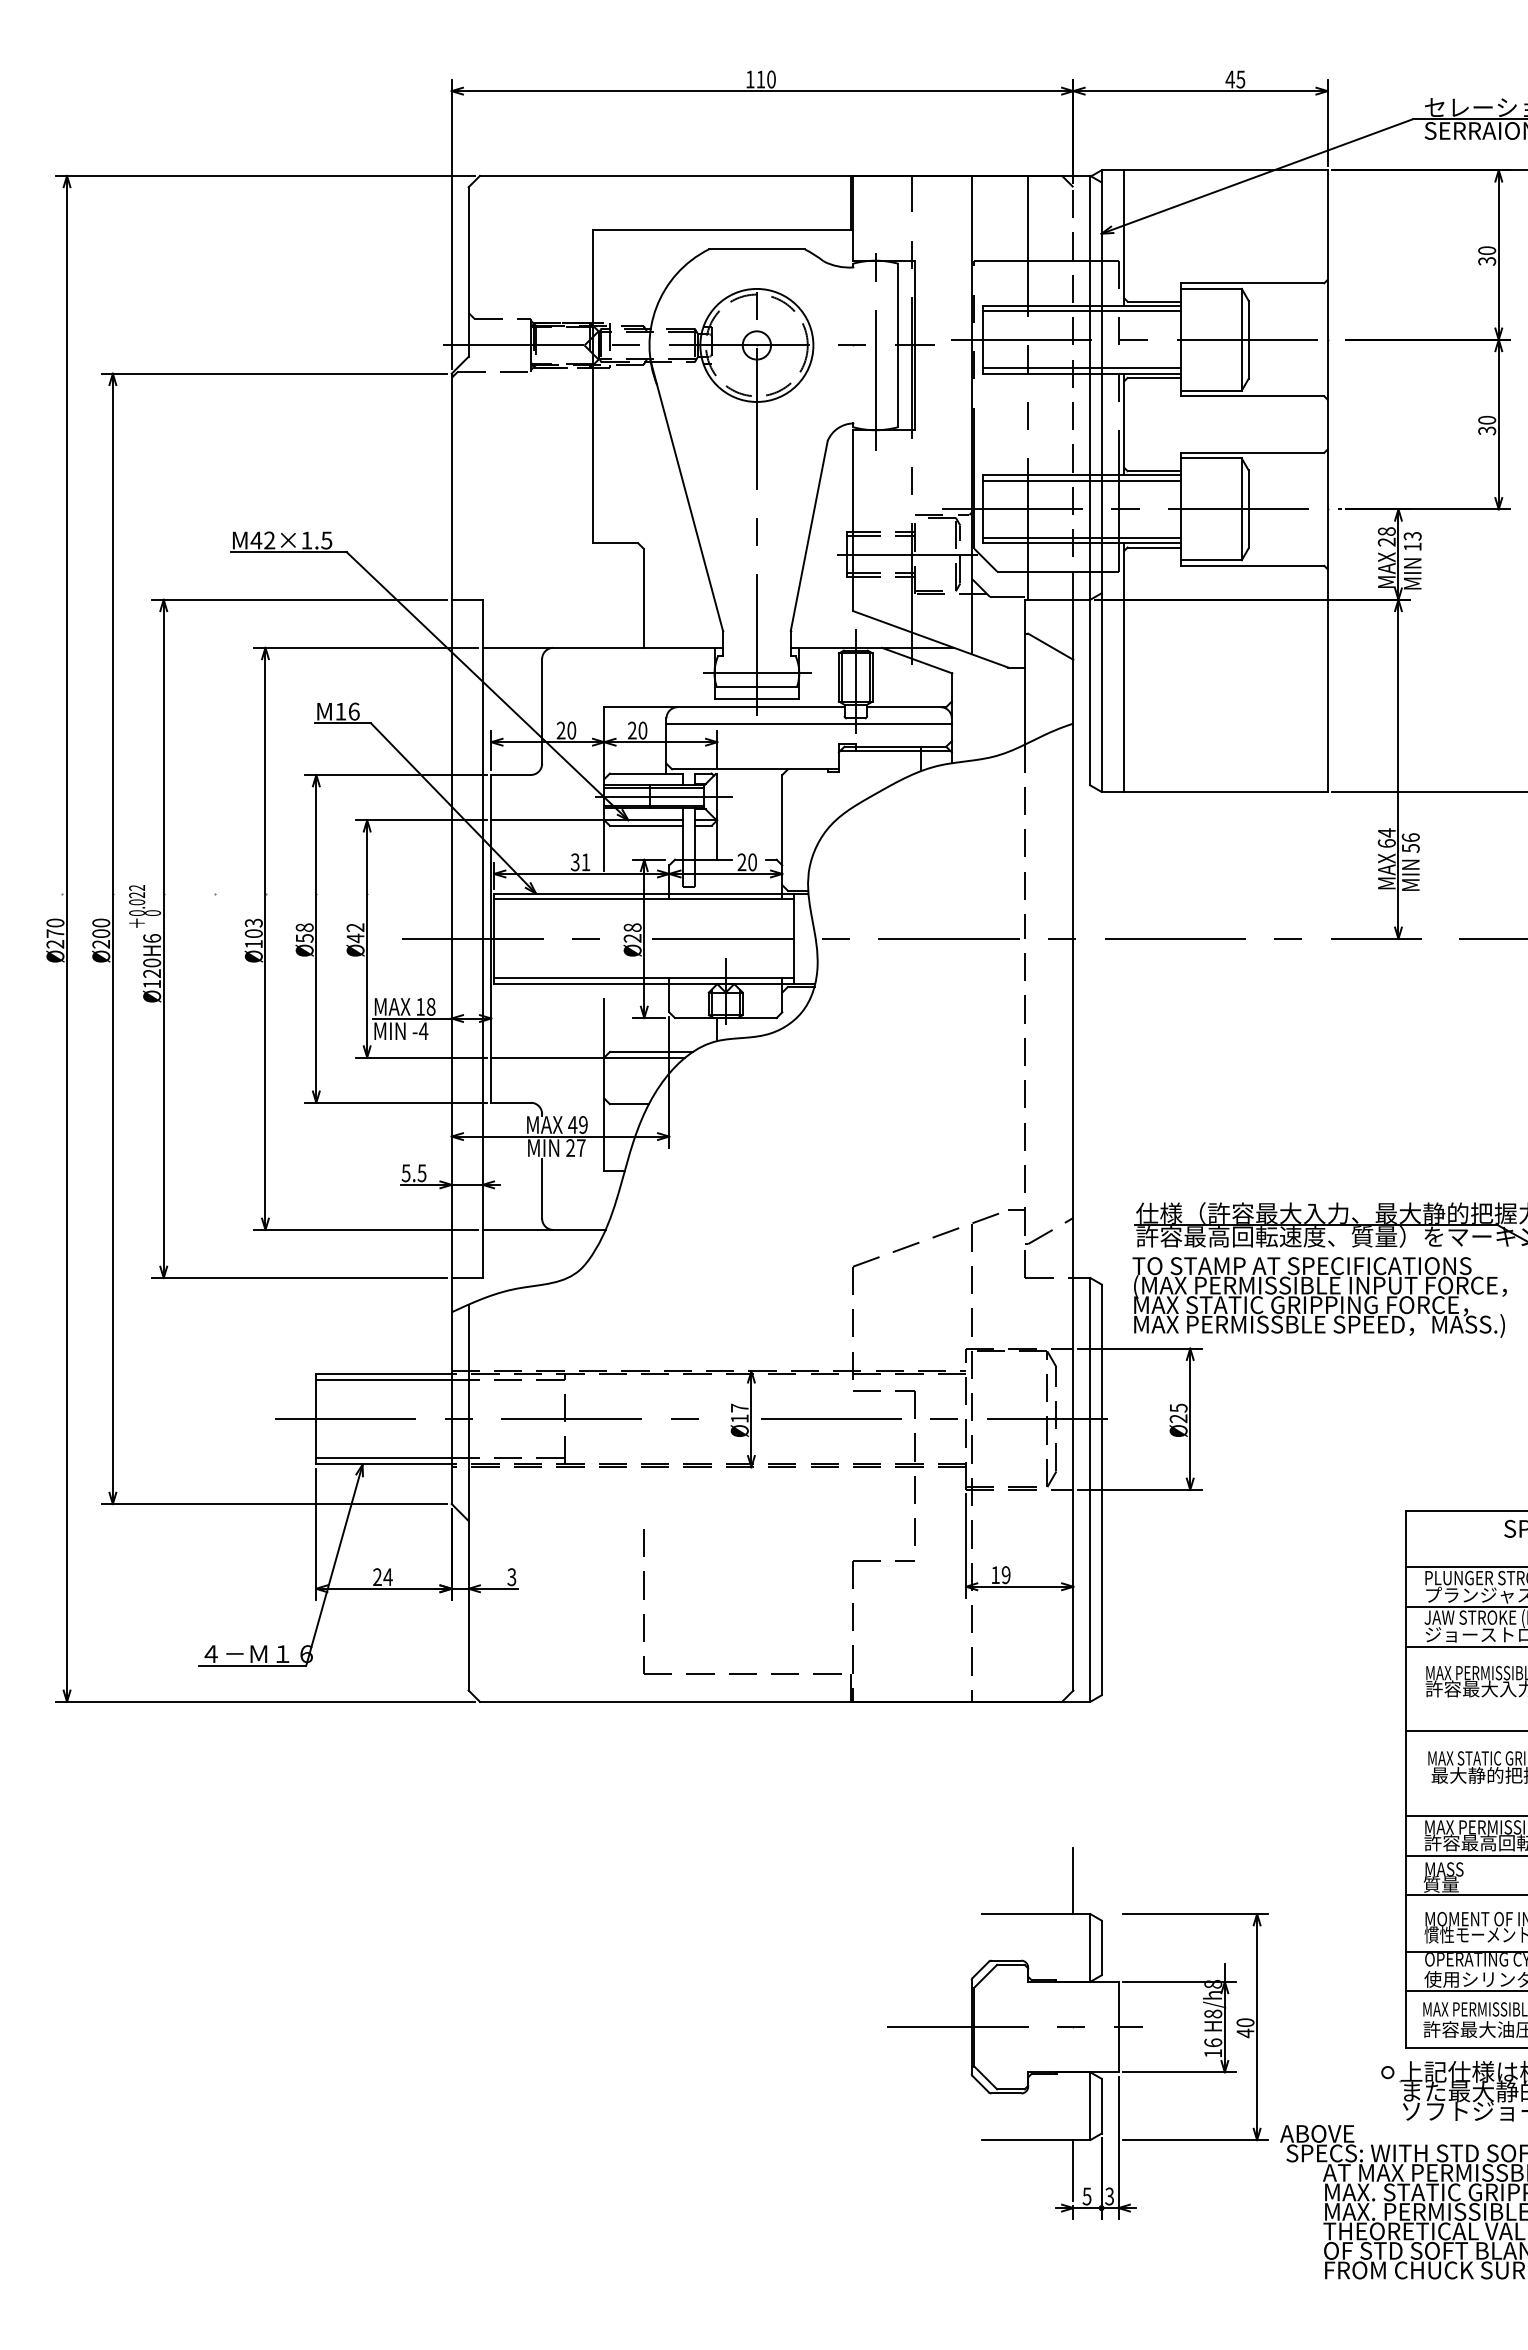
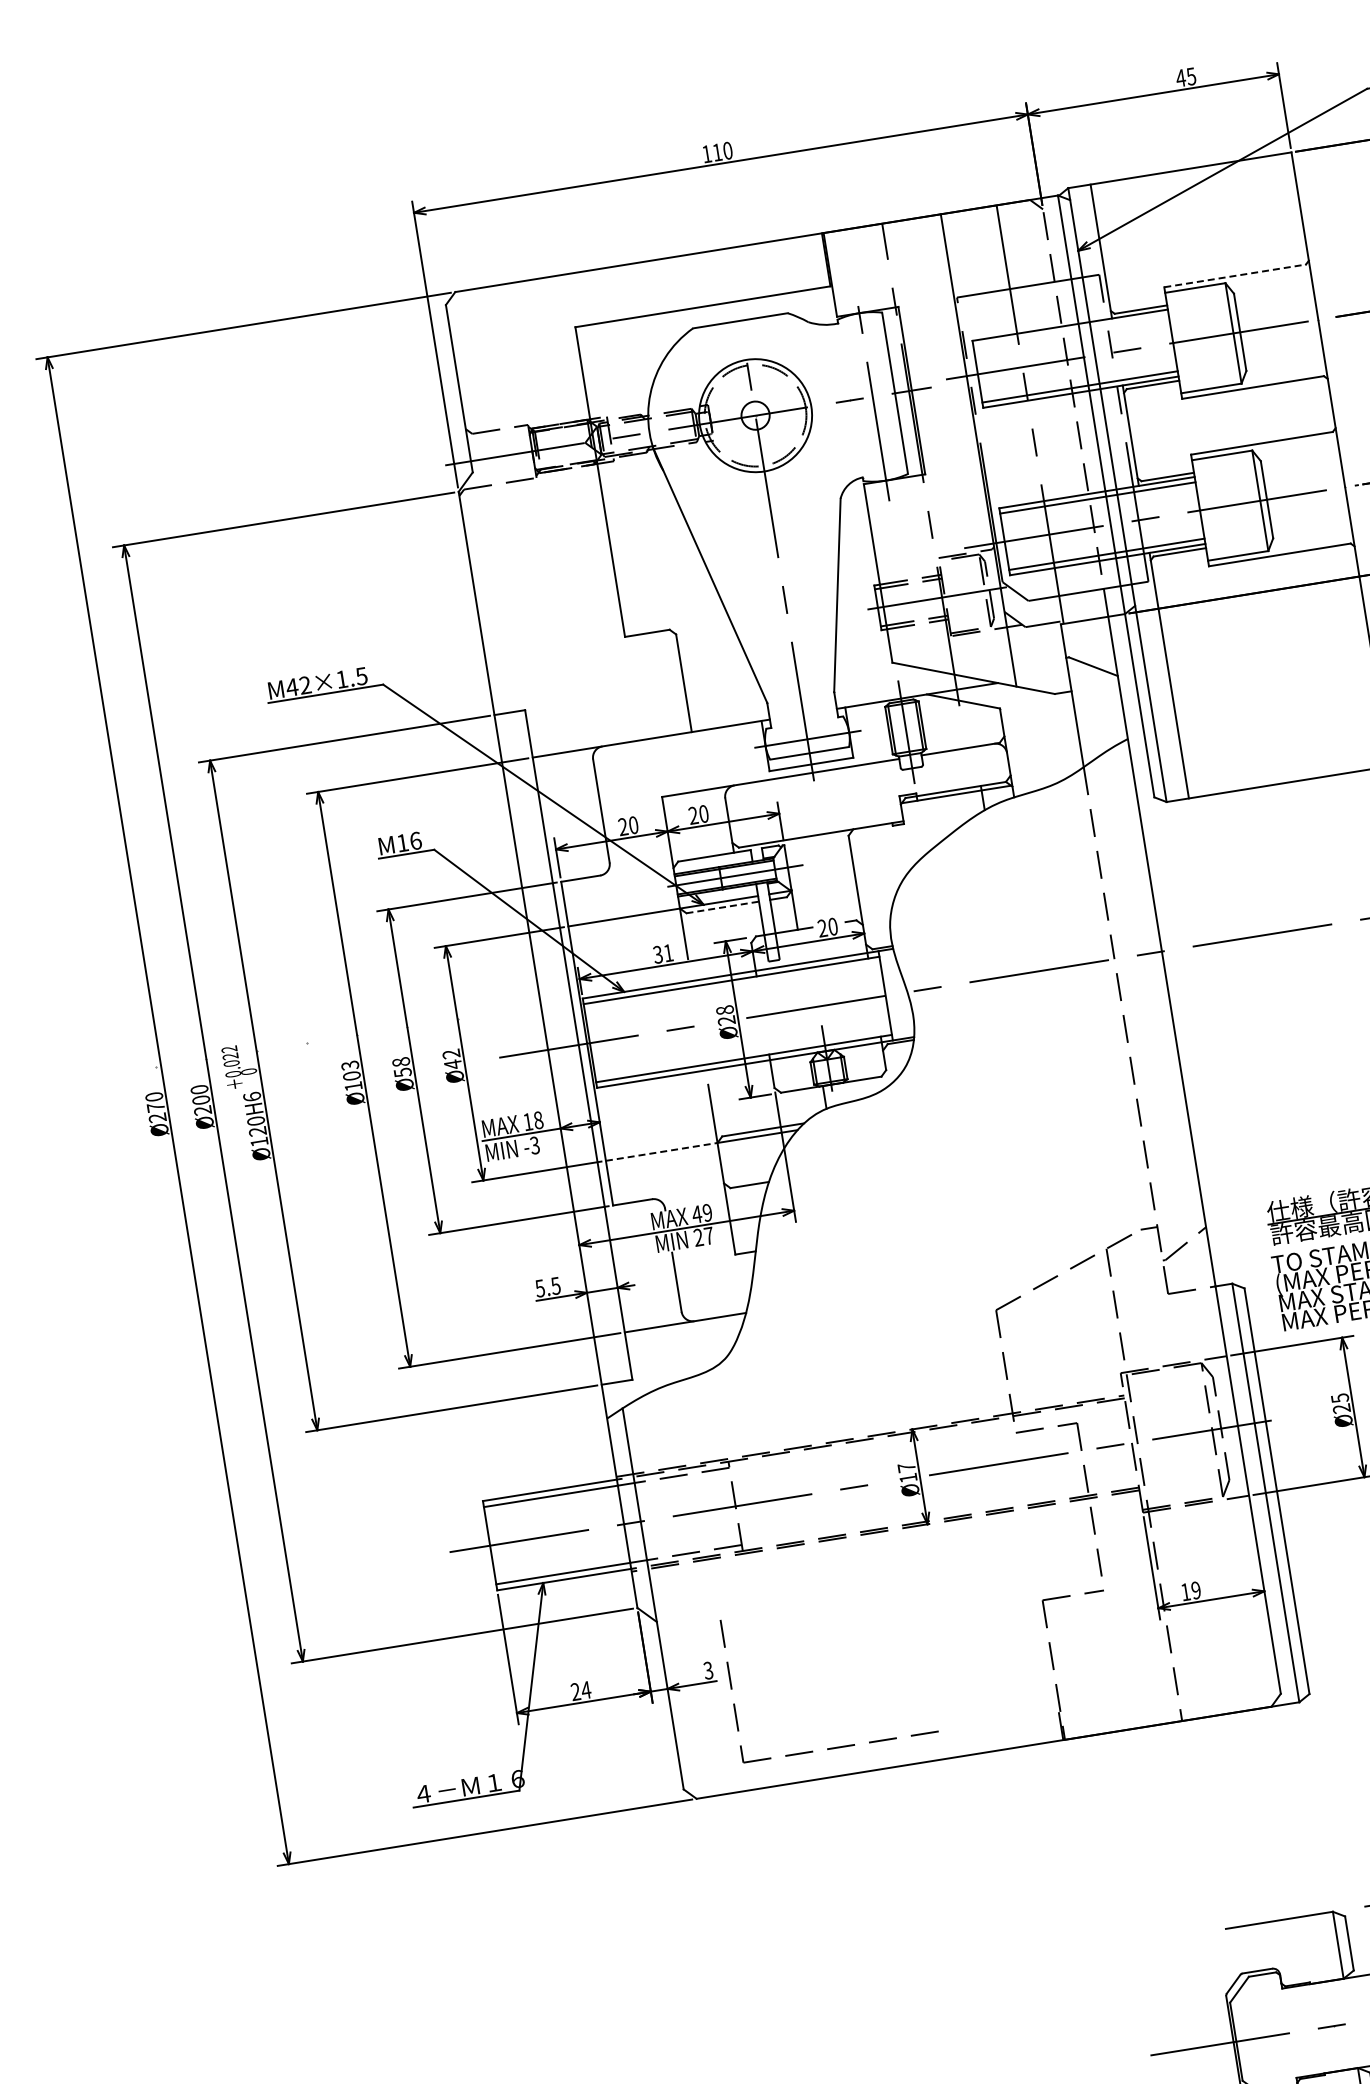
line: (1252, 283) -> (1235, 276), solid -> dashed
line: (1081, 311) -> (1070, 330), removed
line: (808, 724) -> (866, 781), removed
line: (646, 825) -> (722, 907), solid -> dashed
text: (423, 1031) -> (534, 1145), -4 -> -3
line: (547, 1057) -> (661, 1151), solid -> dashed
part: (742, 1673) -> (840, 1747), moved
line: (1073, 1881) -> (1311, 1882), removed

